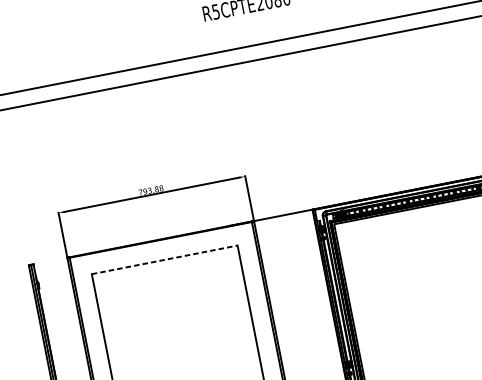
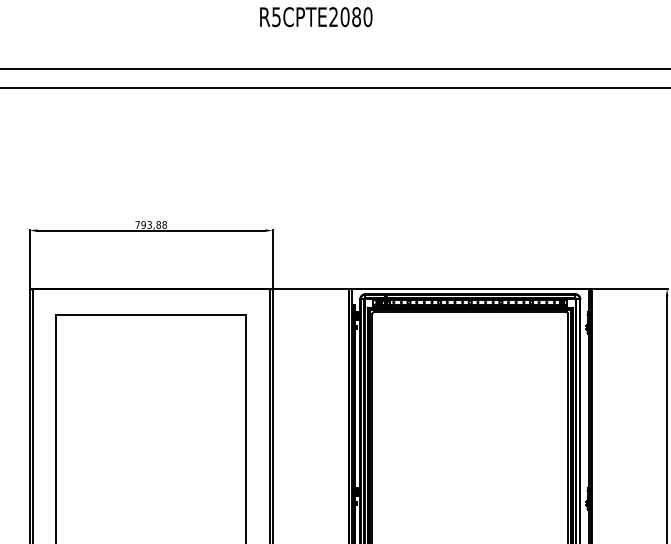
line: (164, 259) -> (151, 315), dashed -> solid

